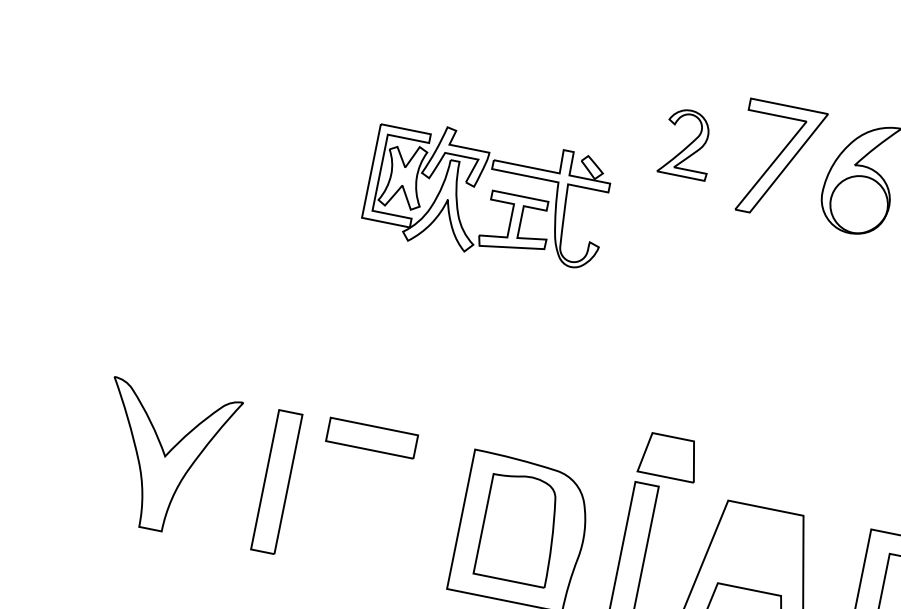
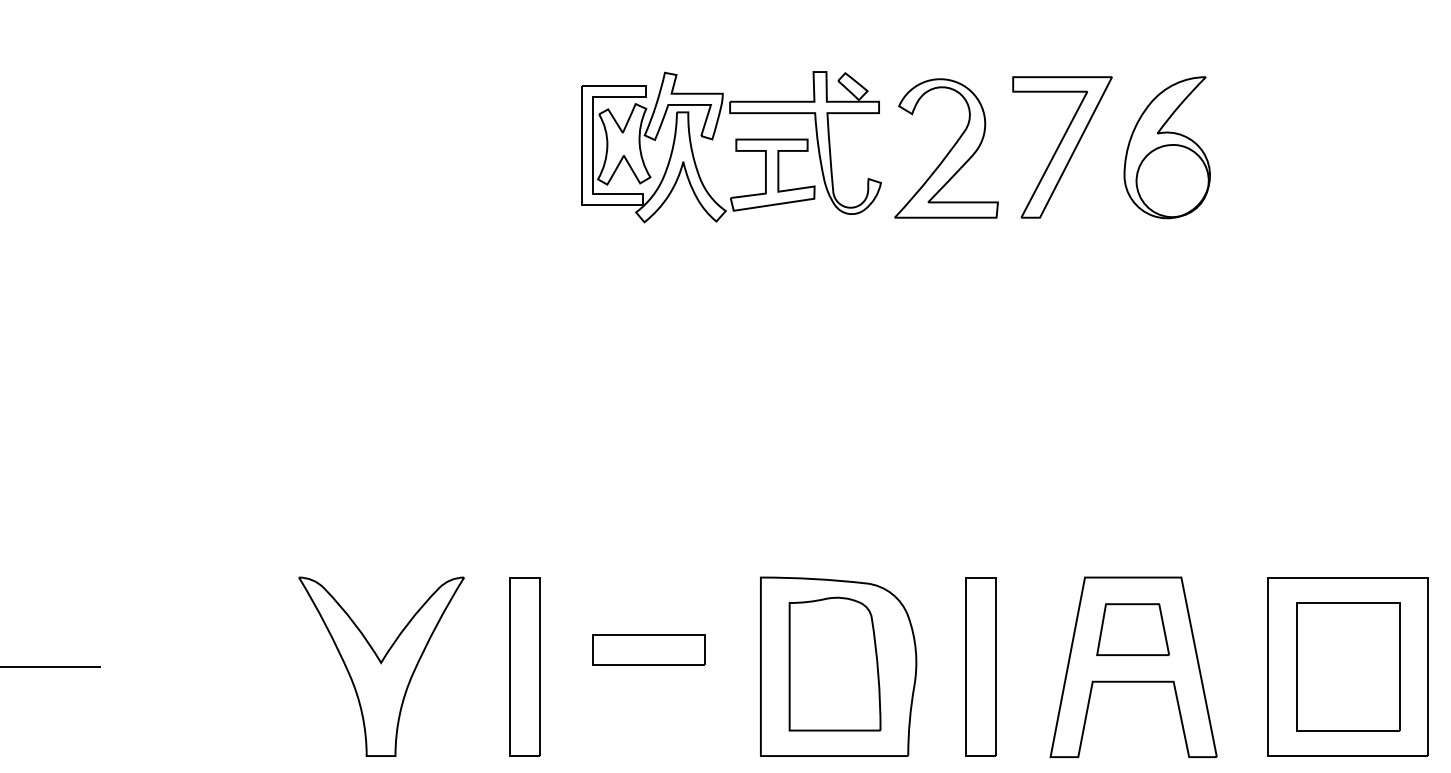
part: (687, 143) -> (946, 148), size x1.67
part: (487, 196) -> (731, 147), moved
part: (371, 437) -> (648, 649), moved
part: (669, 456) -> (1132, 629), moved

